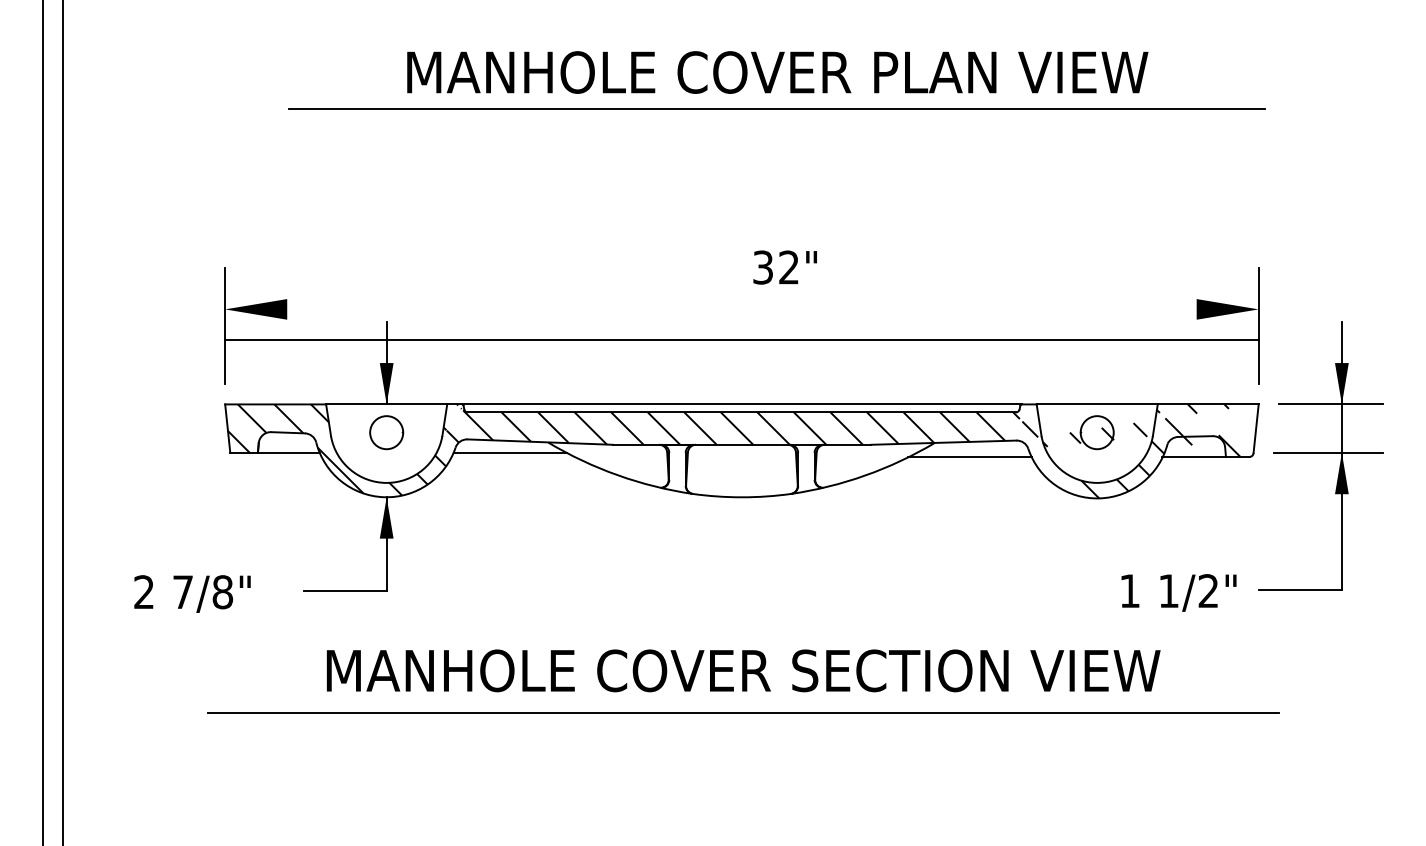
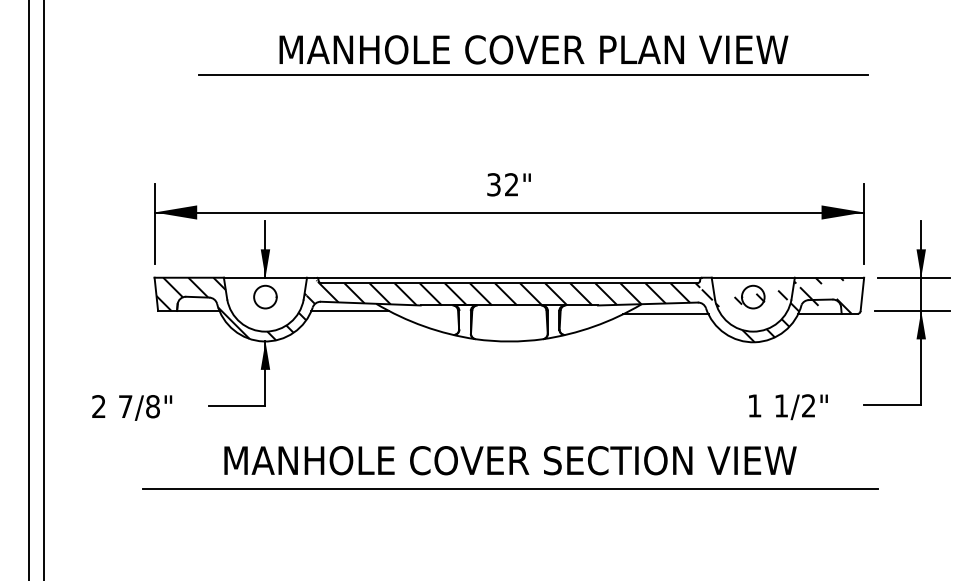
text: (784, 267) -> (508, 184), moved
line: (742, 339) -> (509, 212), moved
text: (1179, 593) -> (788, 407), moved

